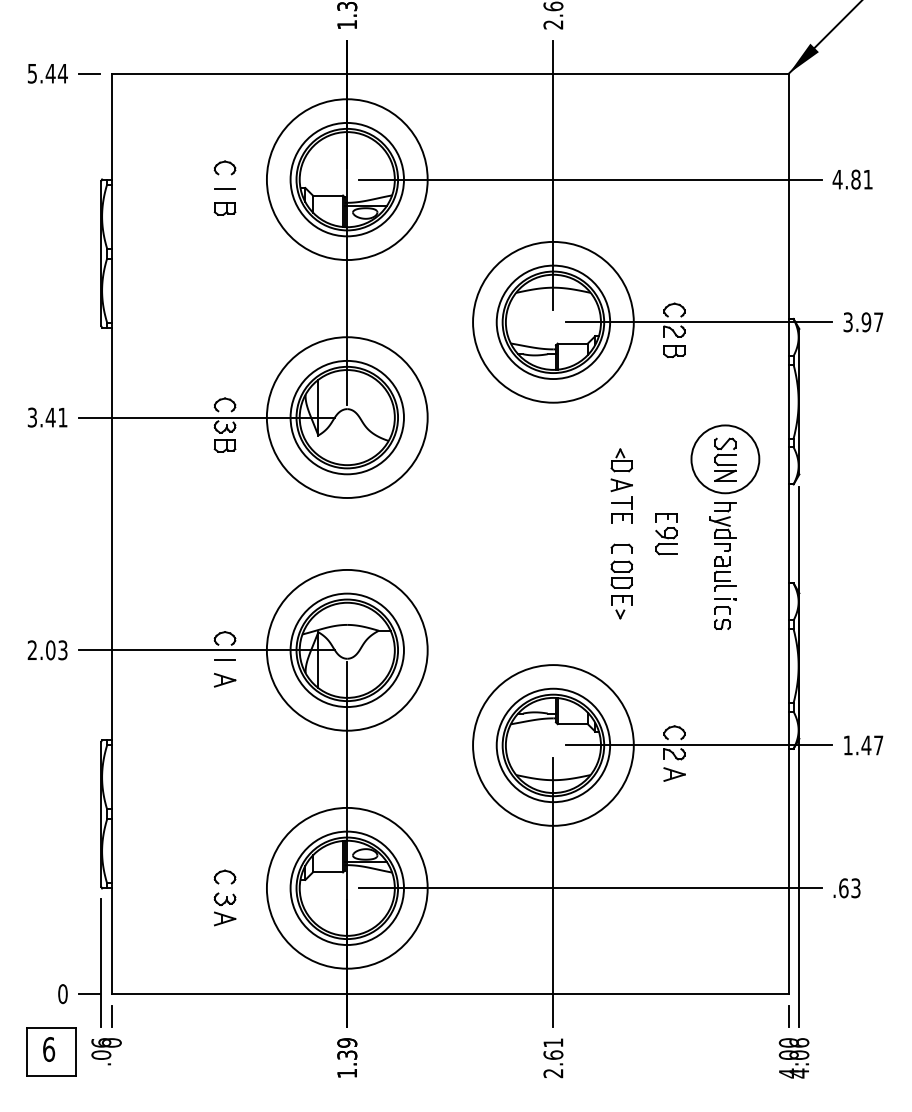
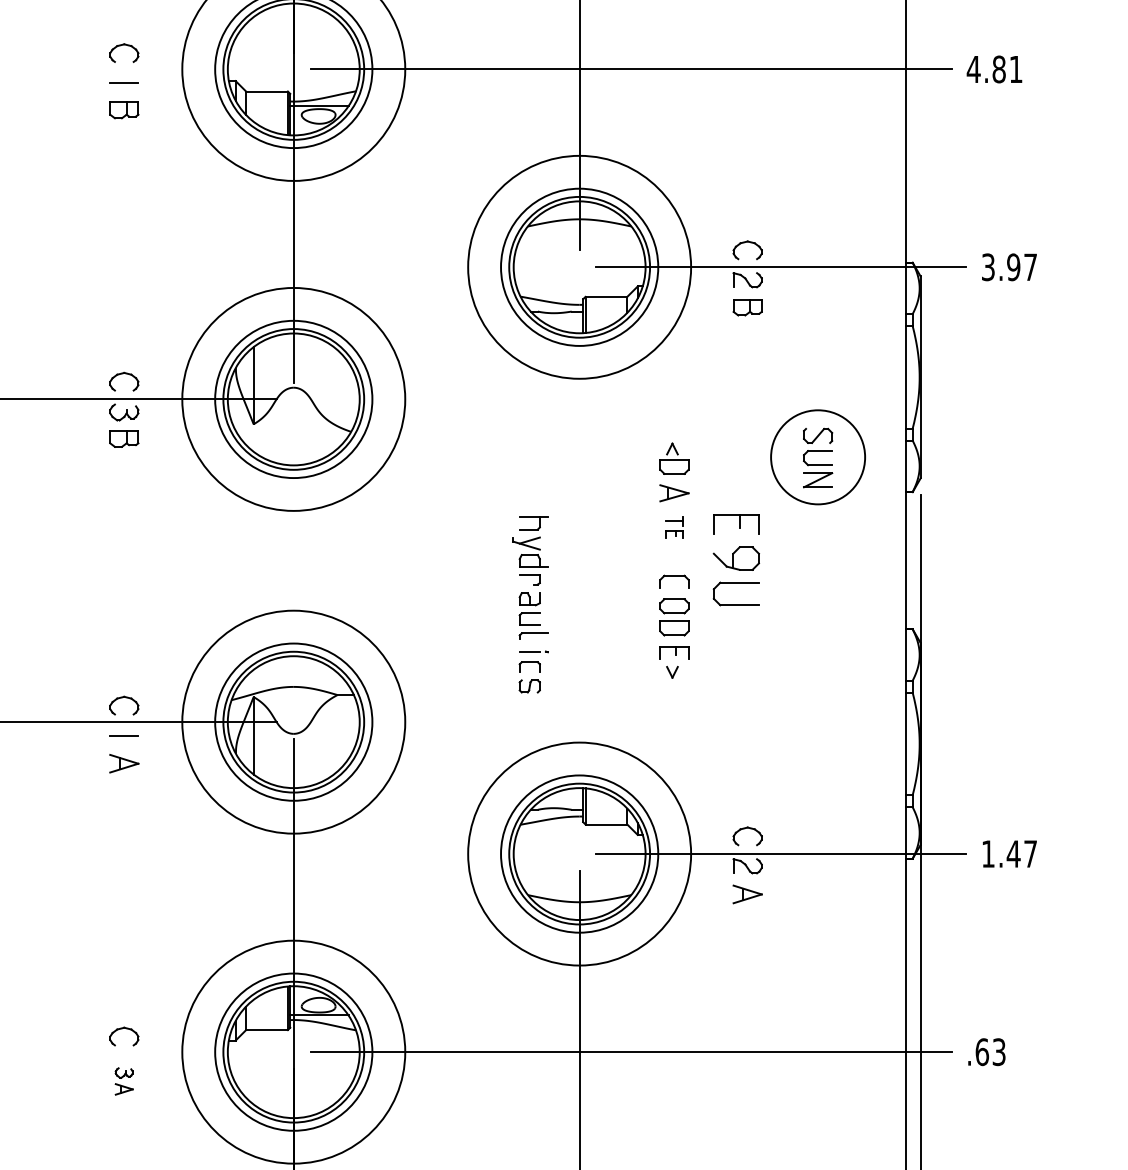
part: (621, 509) -> (674, 526), size x0.6
part: (666, 534) -> (736, 561), size x1.6
part: (722, 565) -> (529, 604), moved
part: (224, 909) -> (123, 1081), size x0.6

